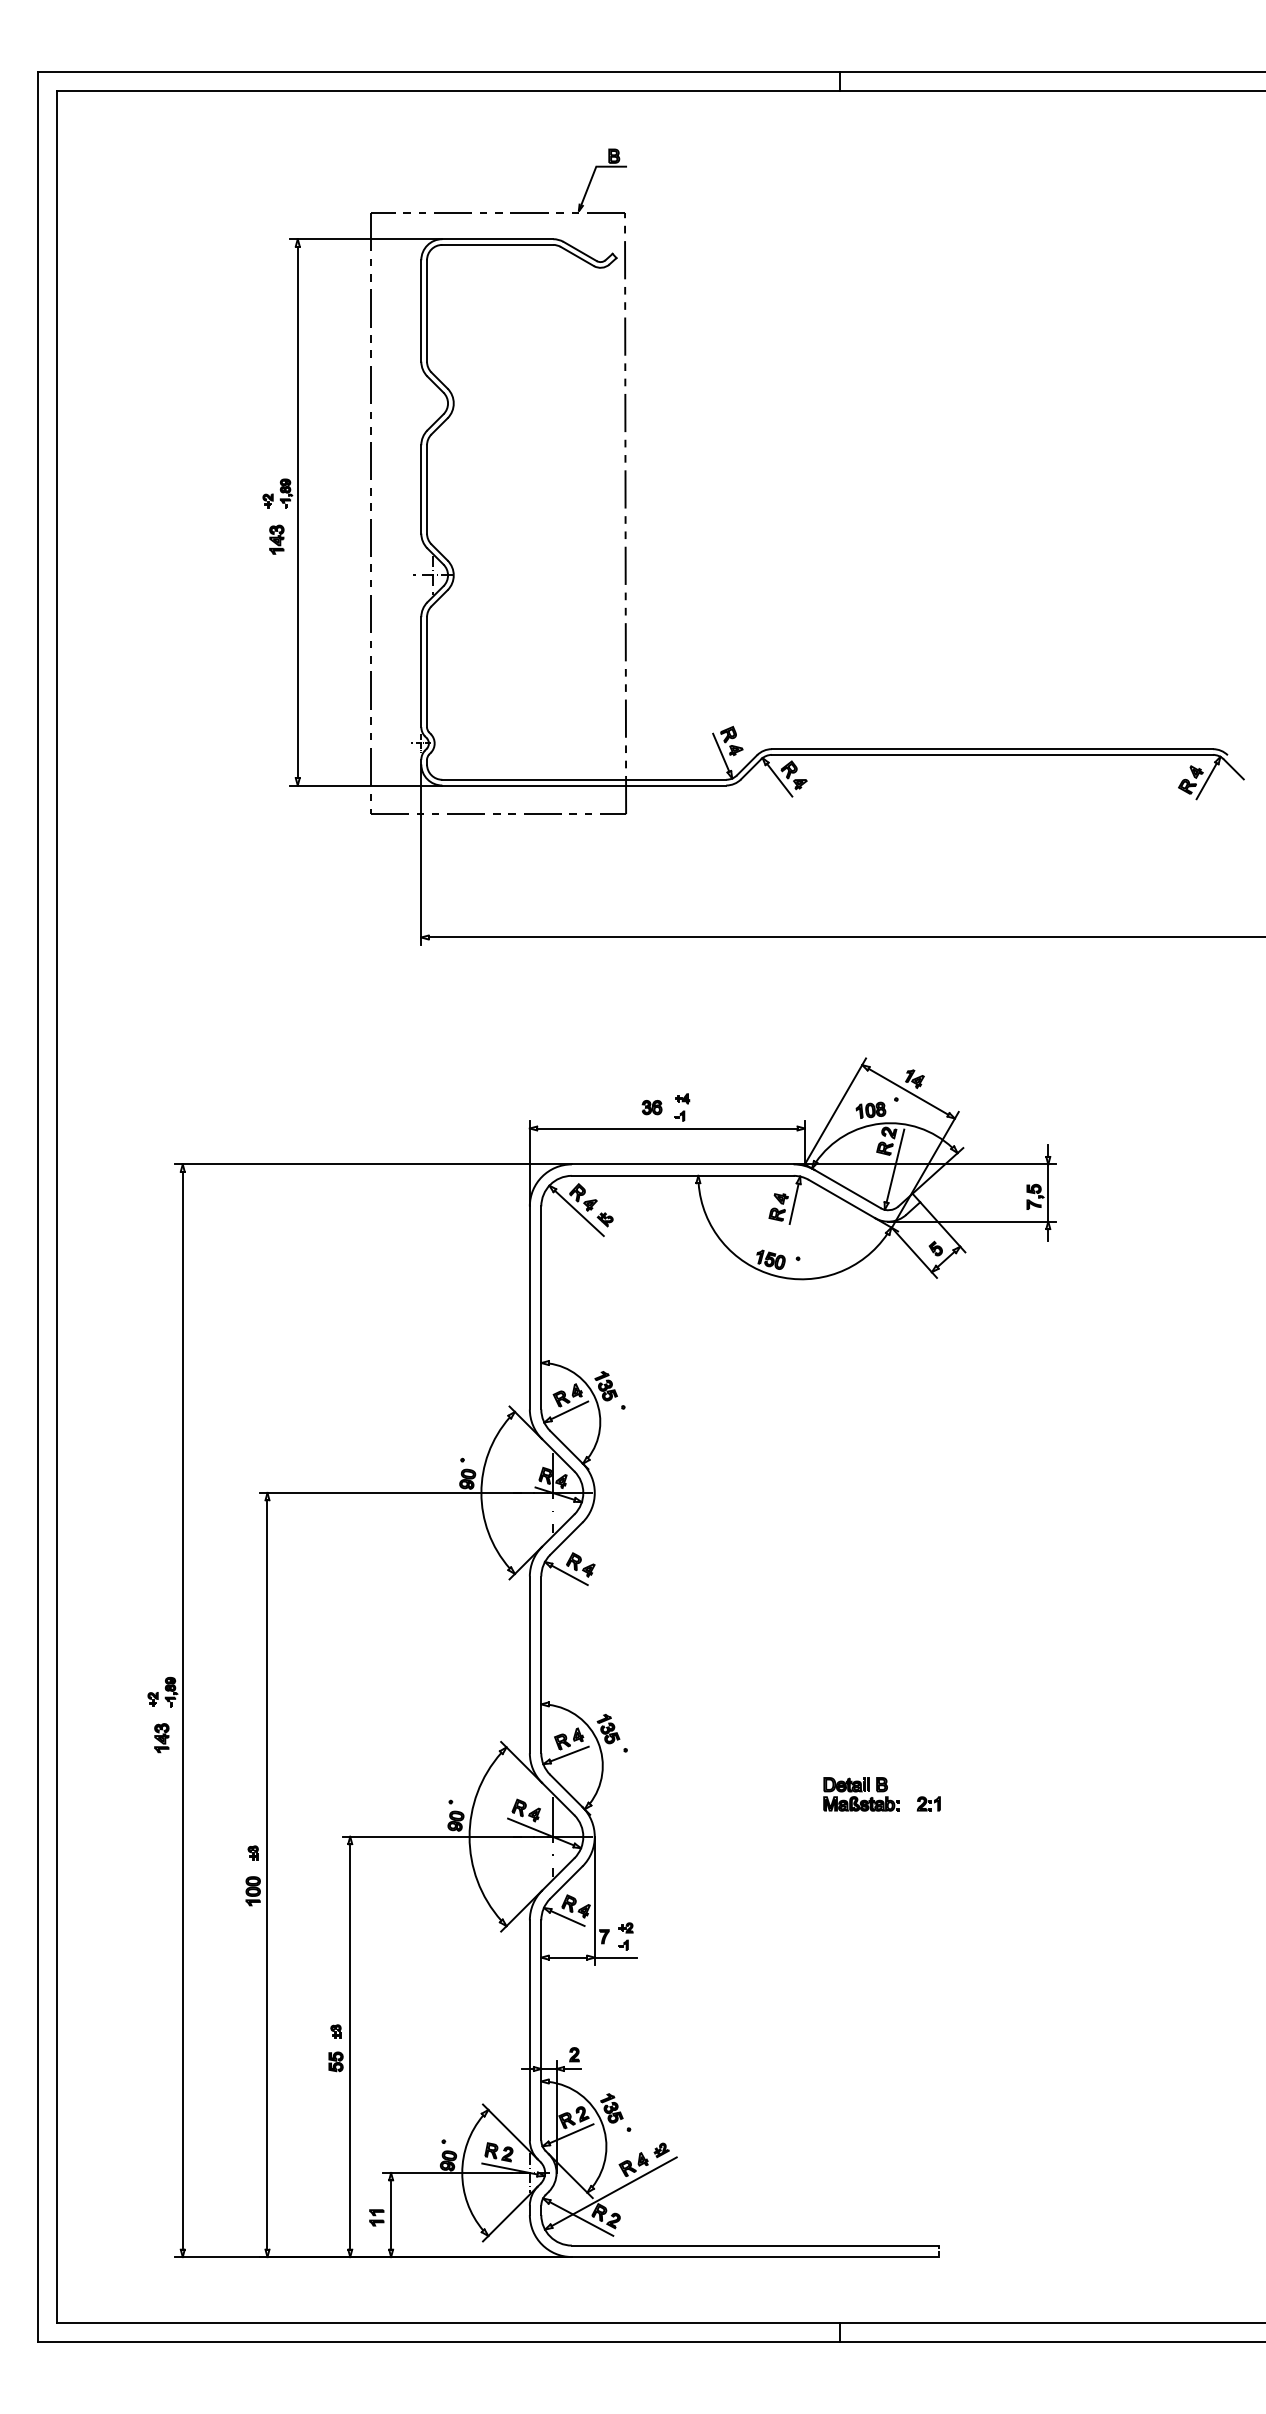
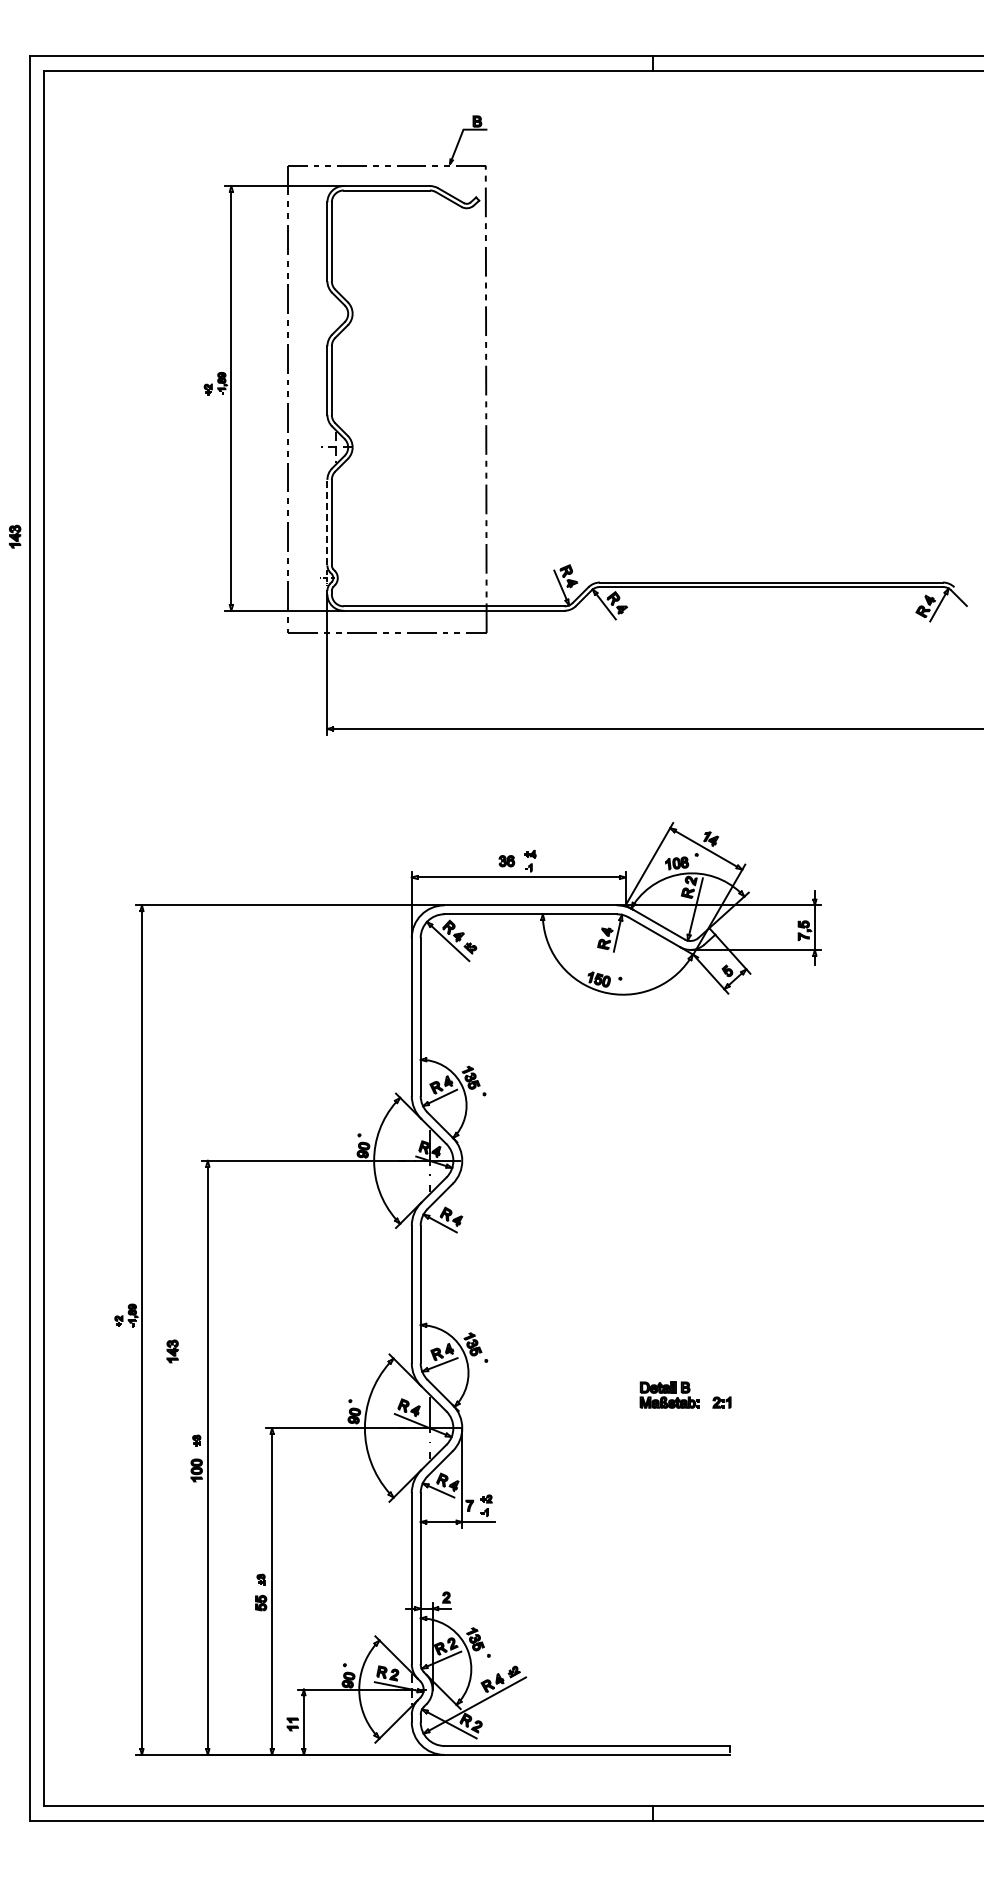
part: (277, 539) -> (15, 536), moved
line: (421, 671) -> (327, 522), solid -> dashed
part: (161, 1738) -> (172, 1351), moved

